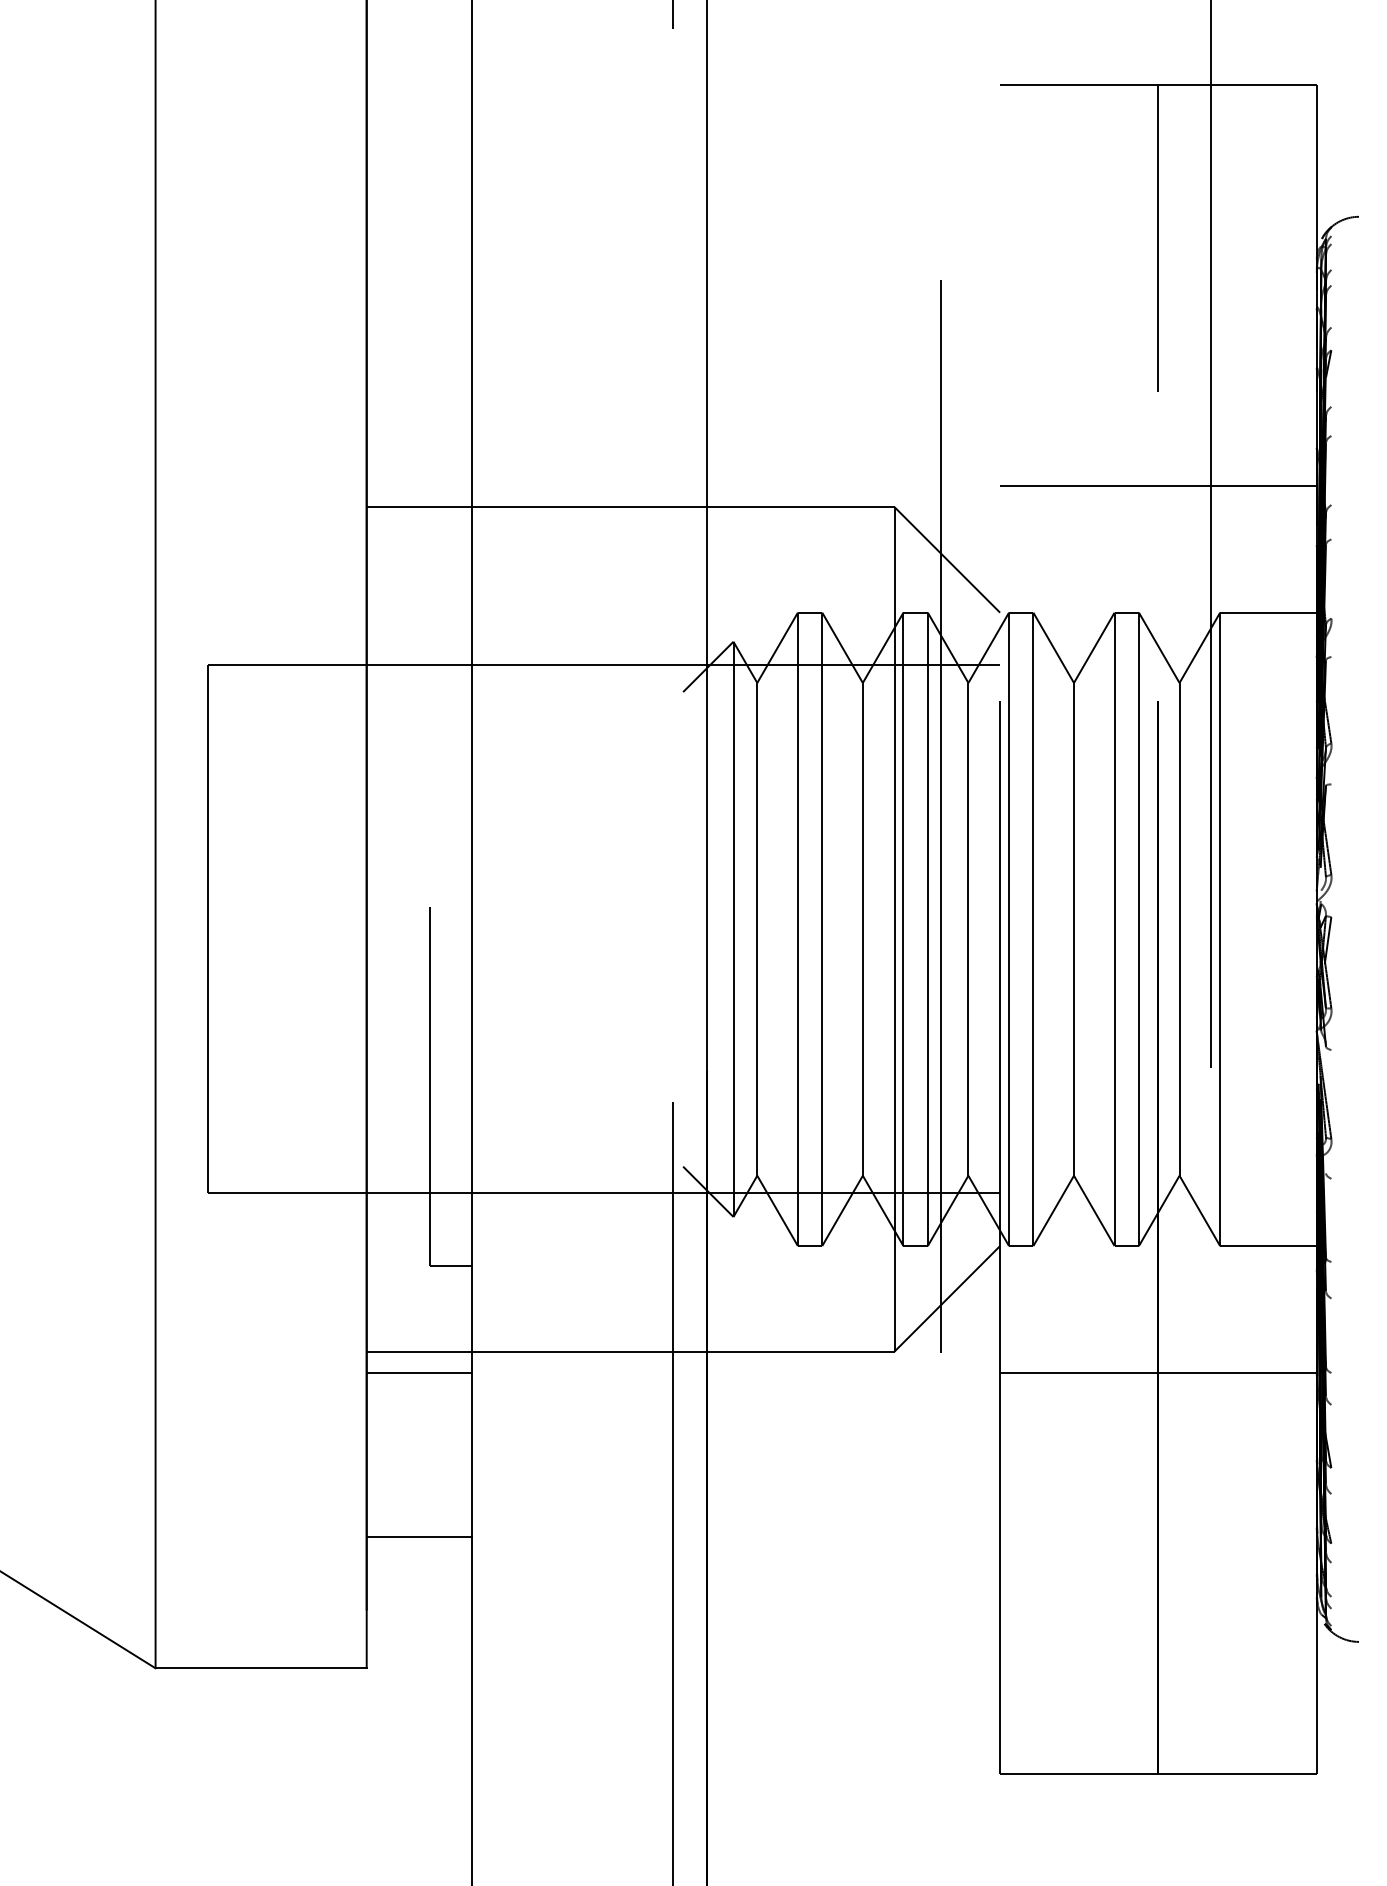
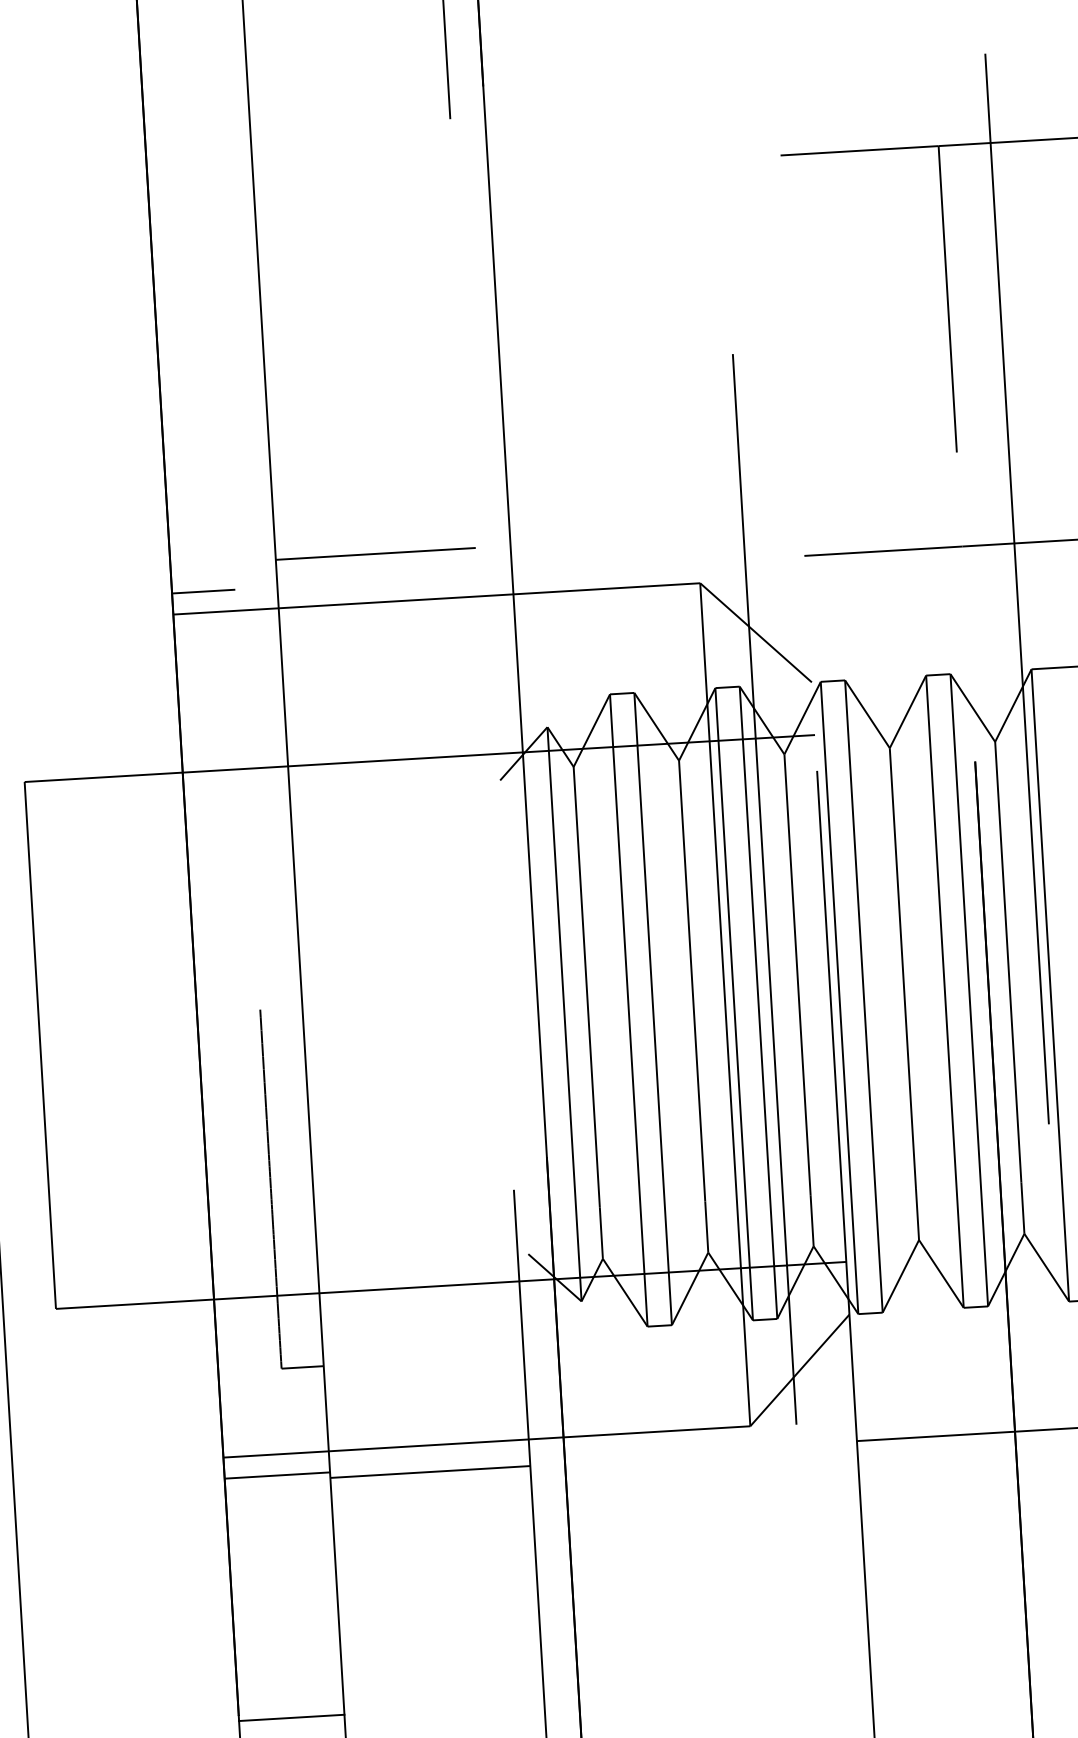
line: (572, 458) -> (375, 553), added
line: (398, 486) -> (203, 592), added
line: (572, 1378) -> (430, 1472), added
line: (419, 1536) -> (291, 1717), moved

